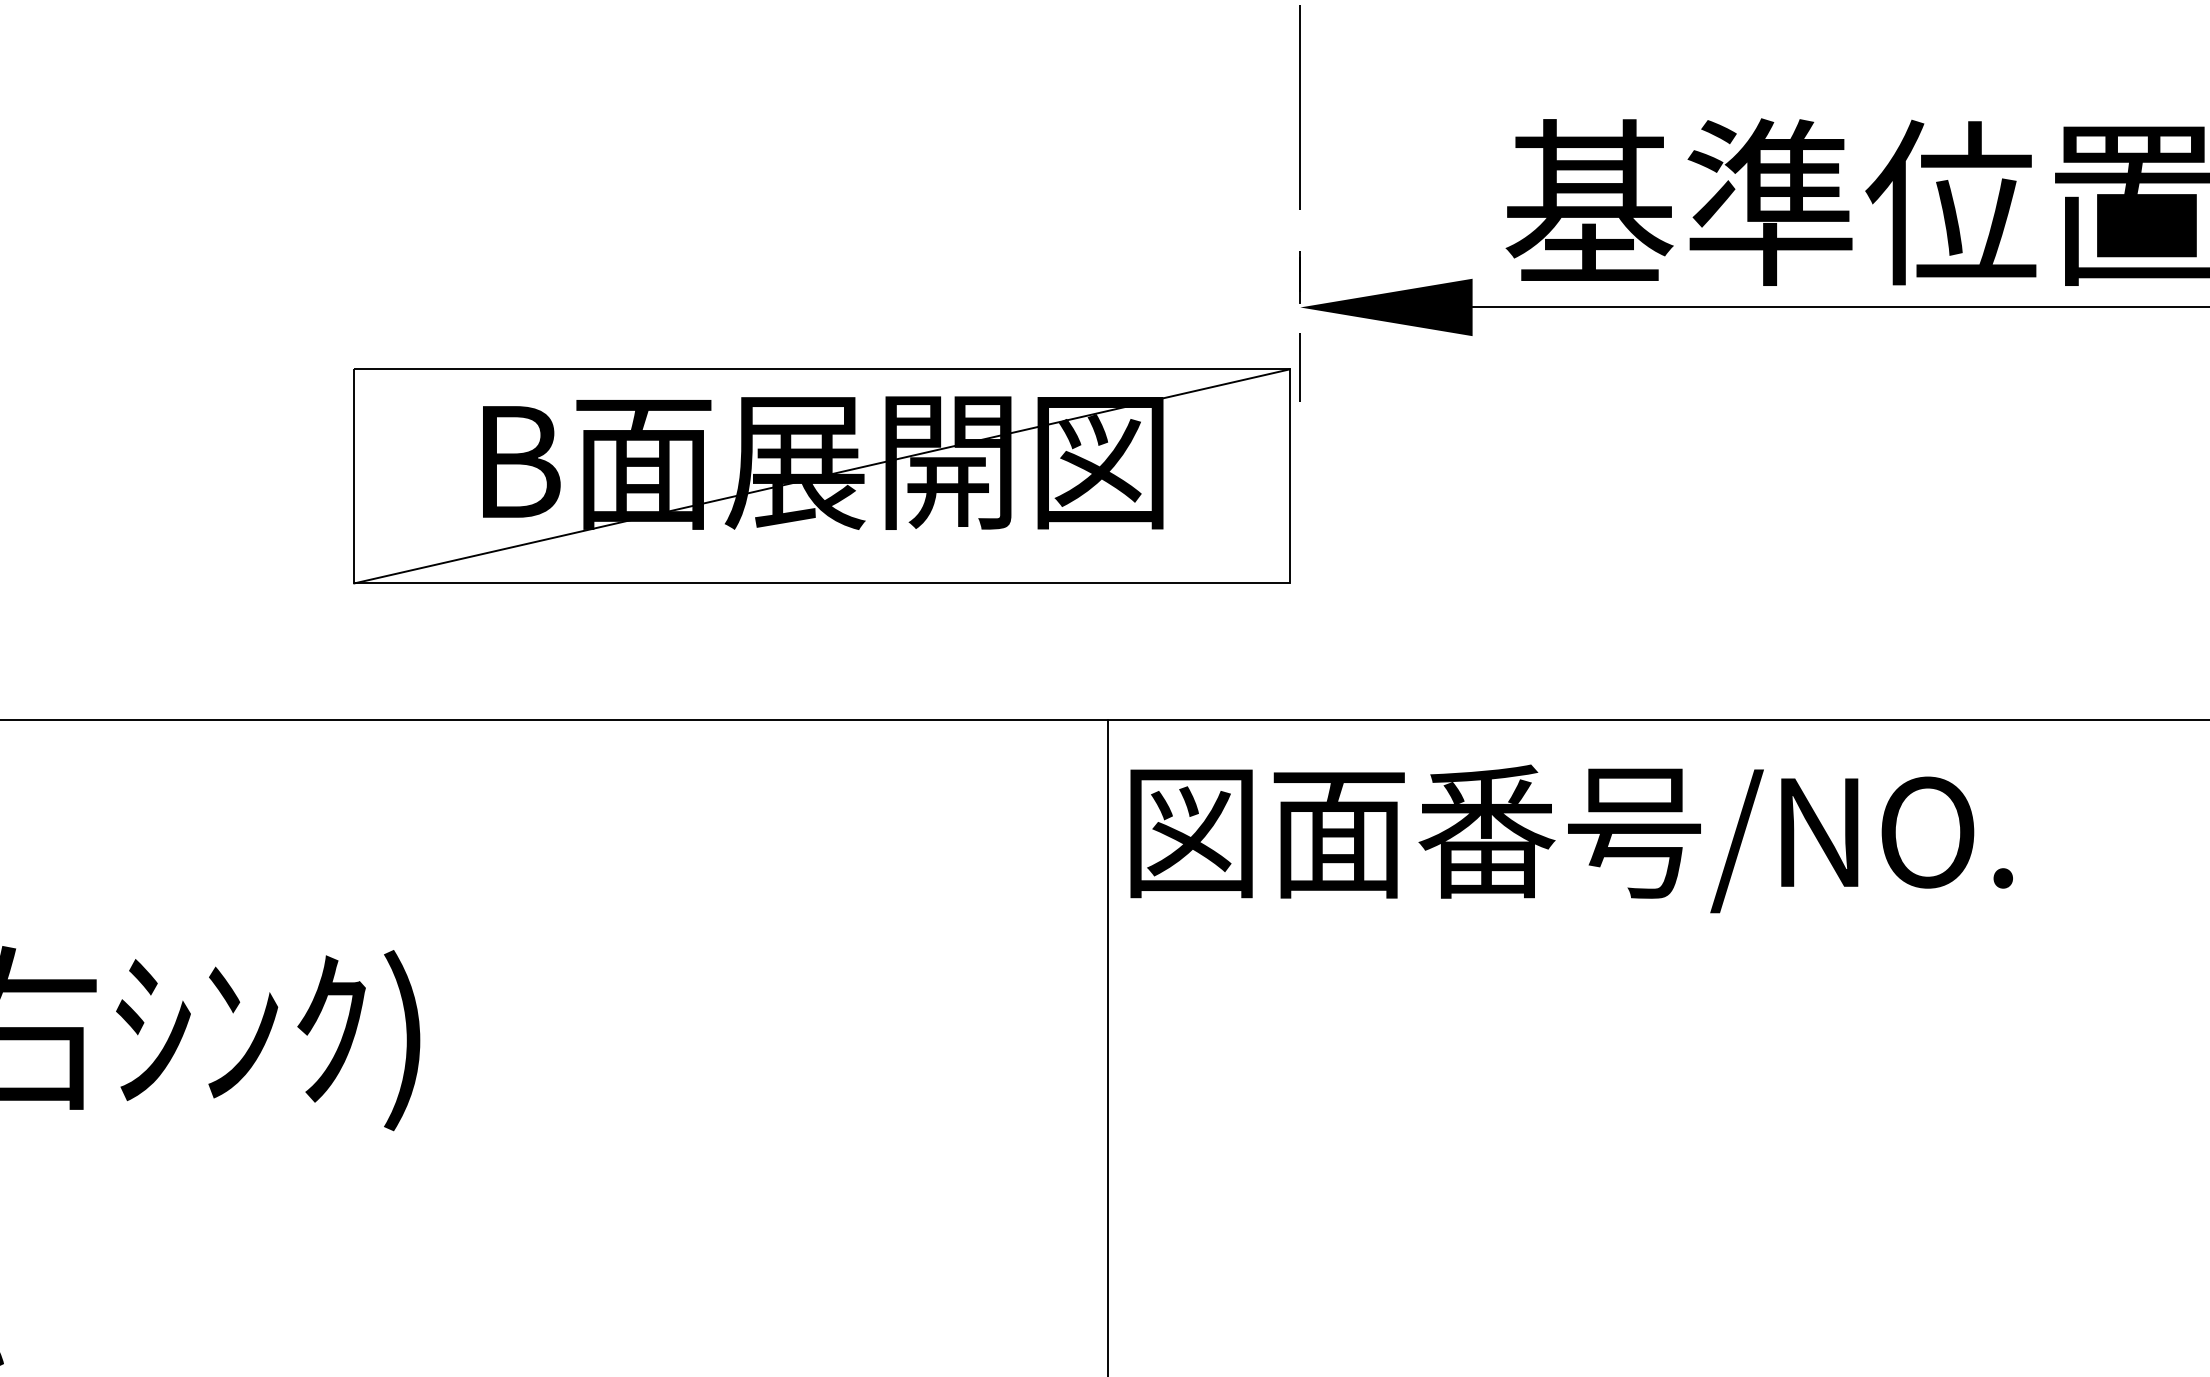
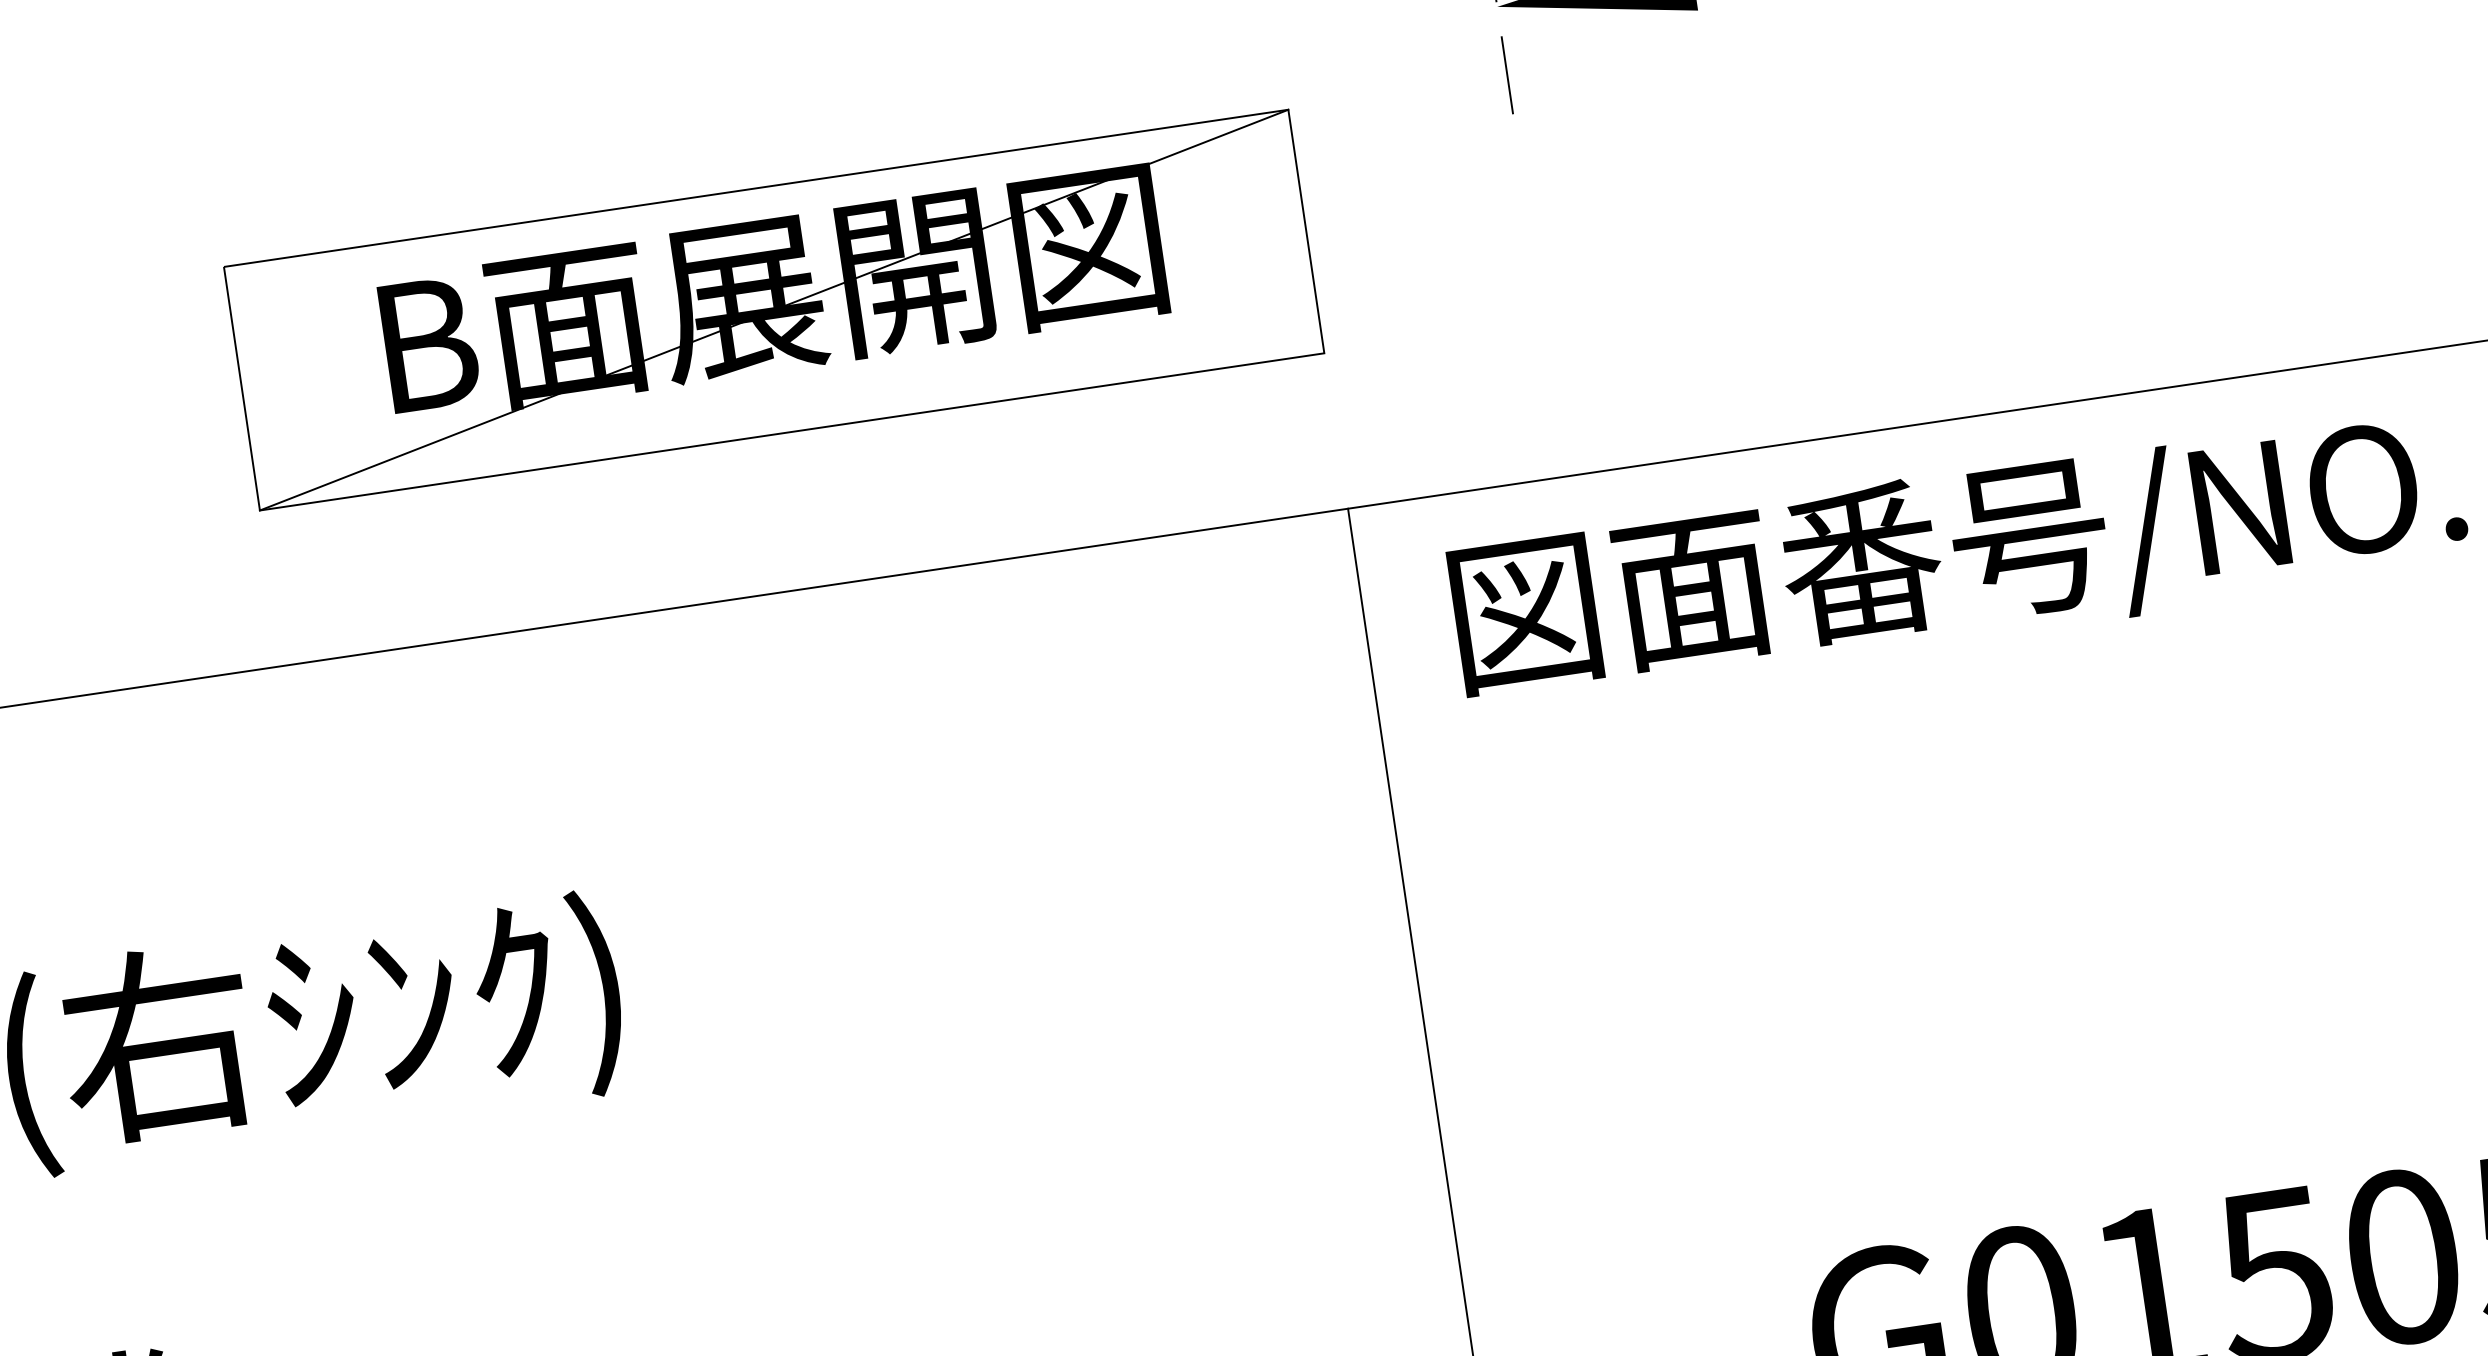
part: (821, 476) -> (773, 310), moved
text: (1571, 838) -> (1958, 556), moved

